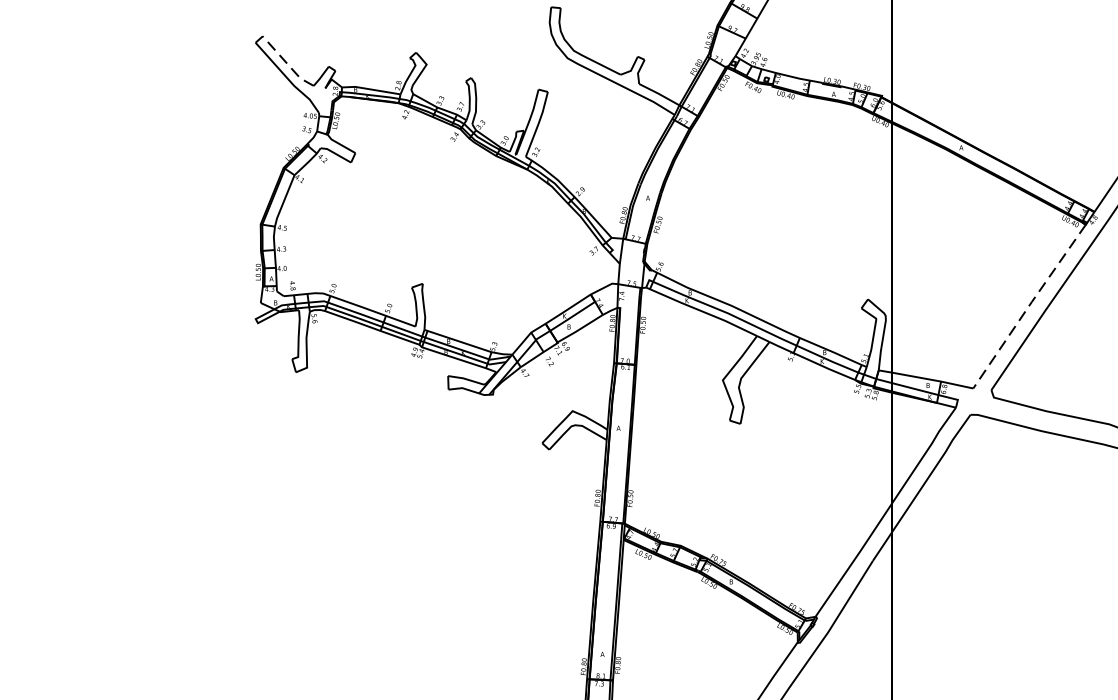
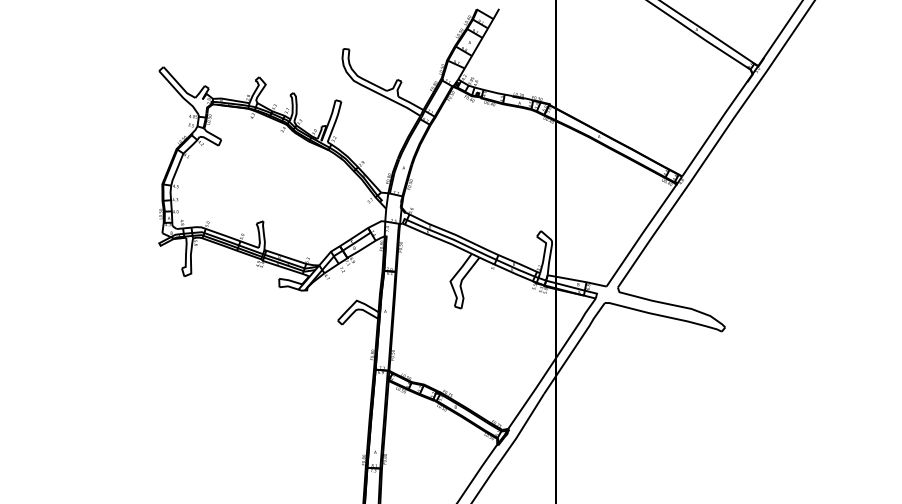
line: (286, 62) -> (178, 83), dashed -> solid
line: (1029, 306) -> (641, 235), dashed -> solid

